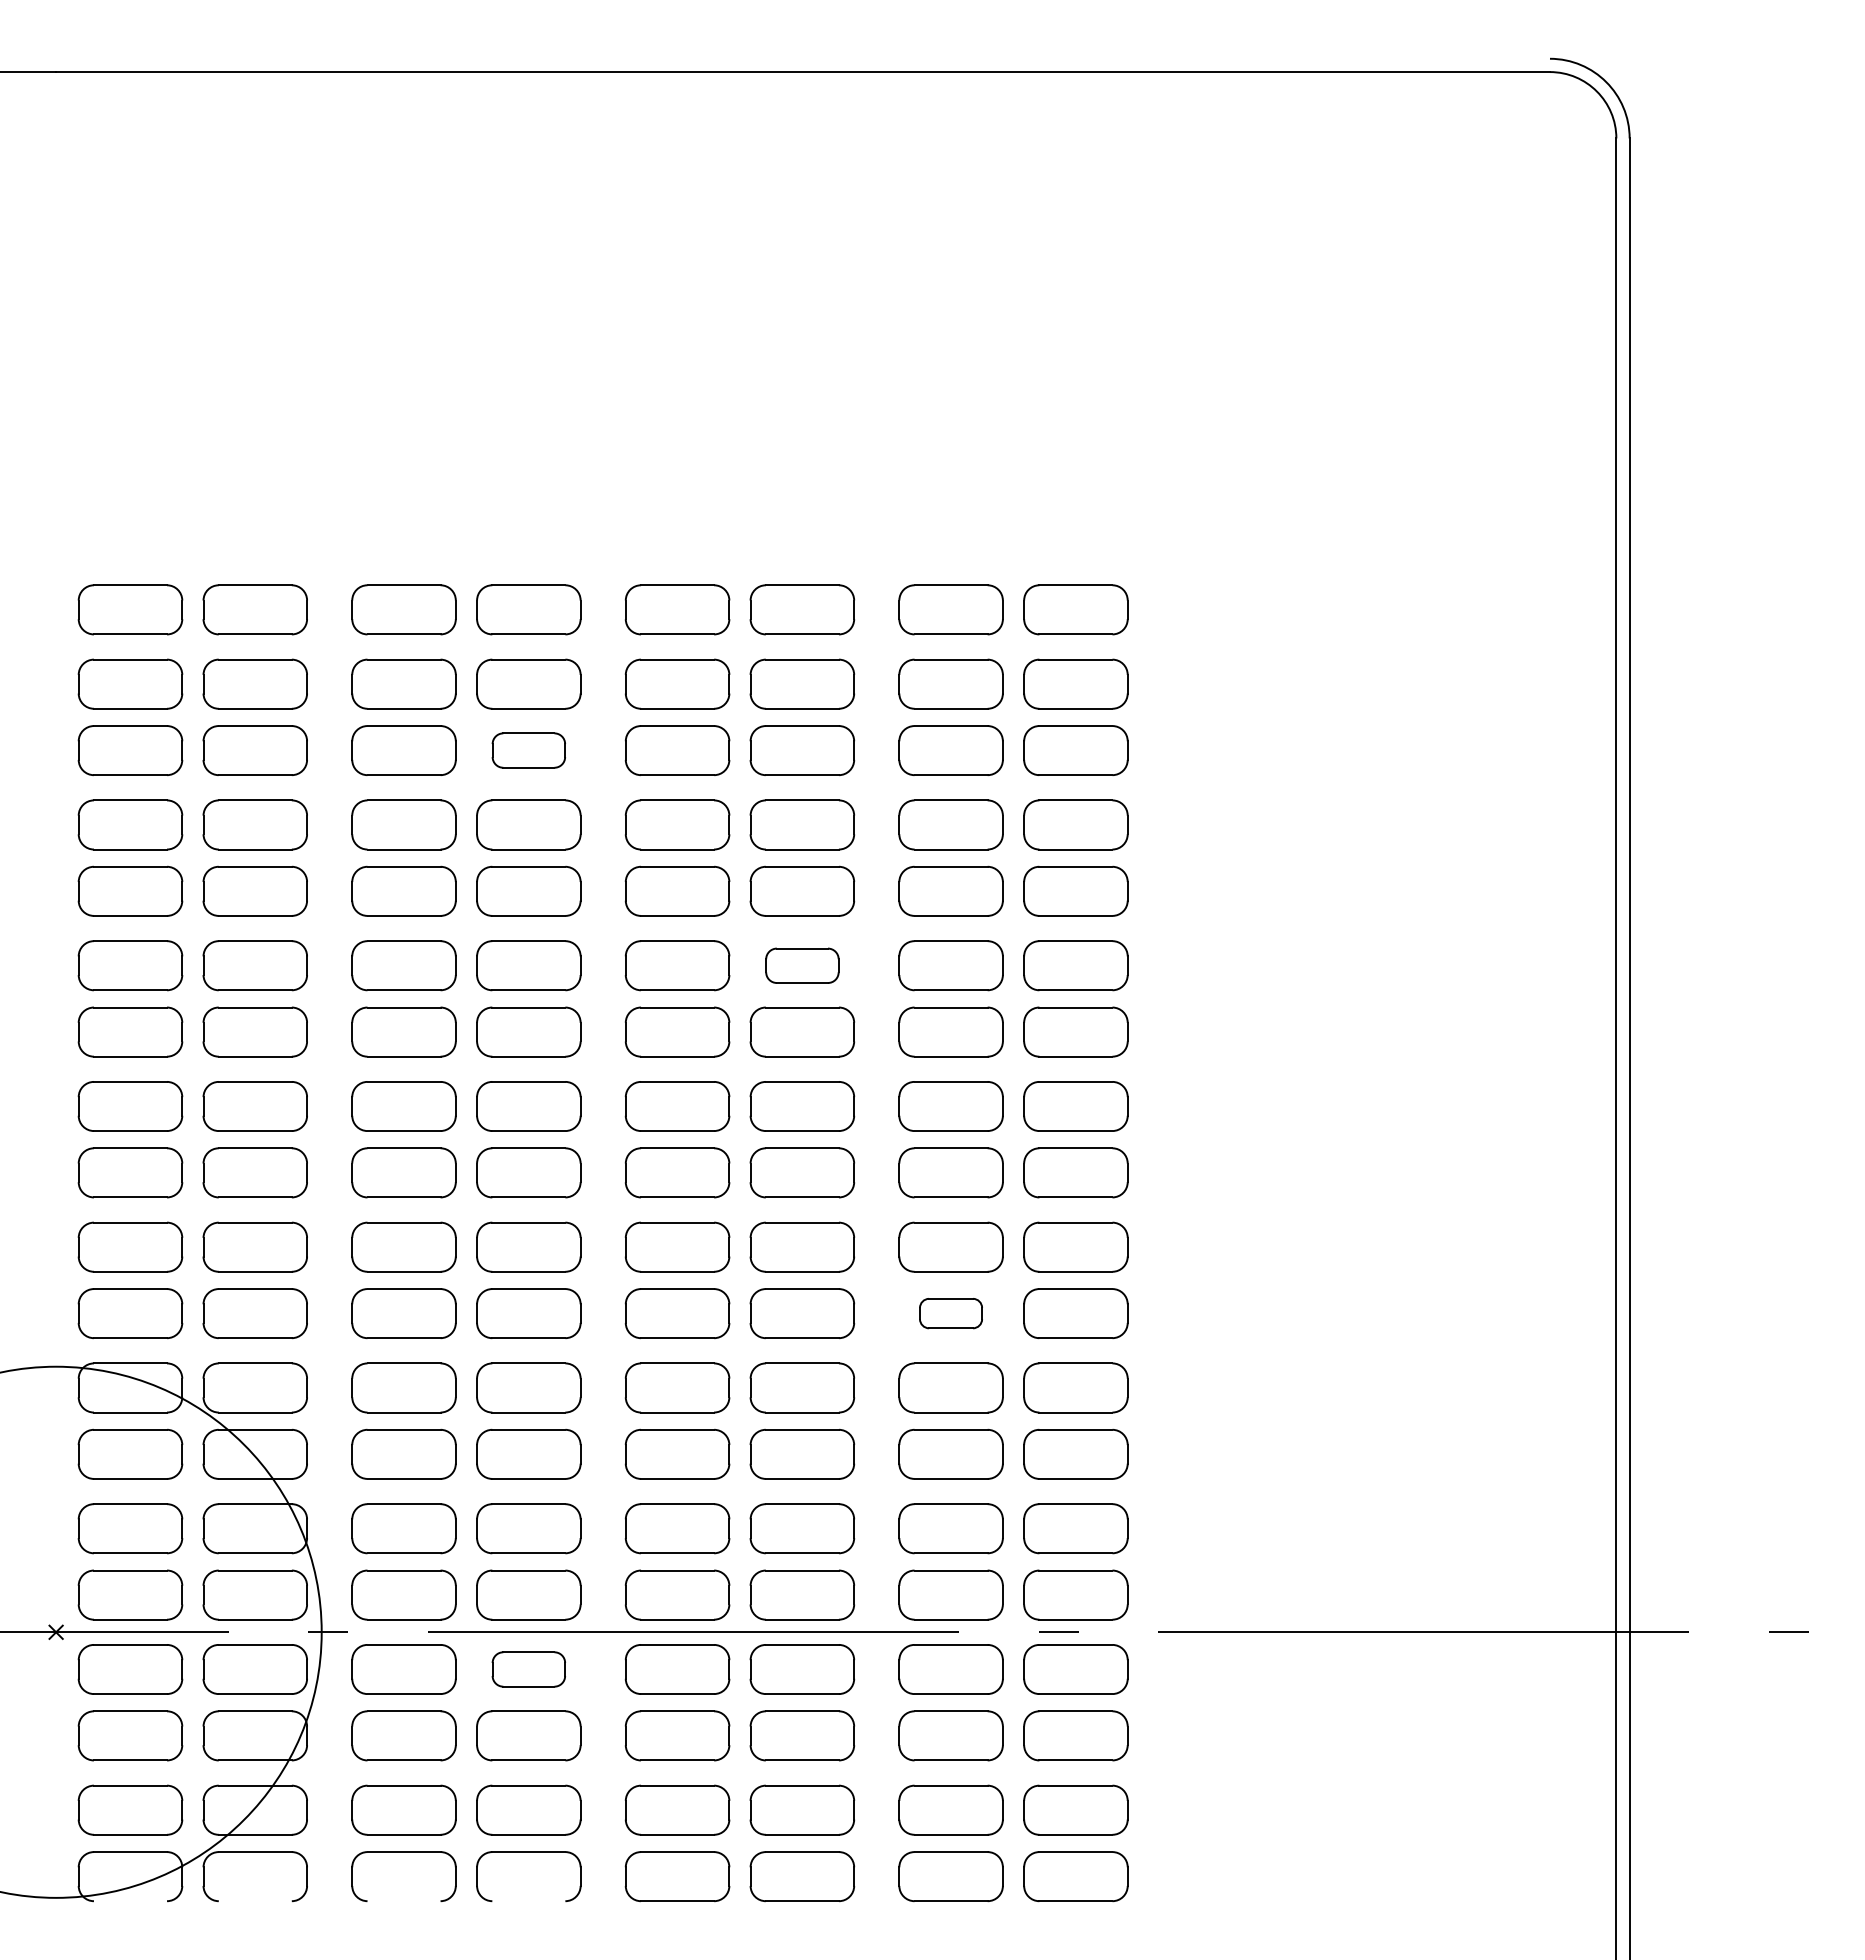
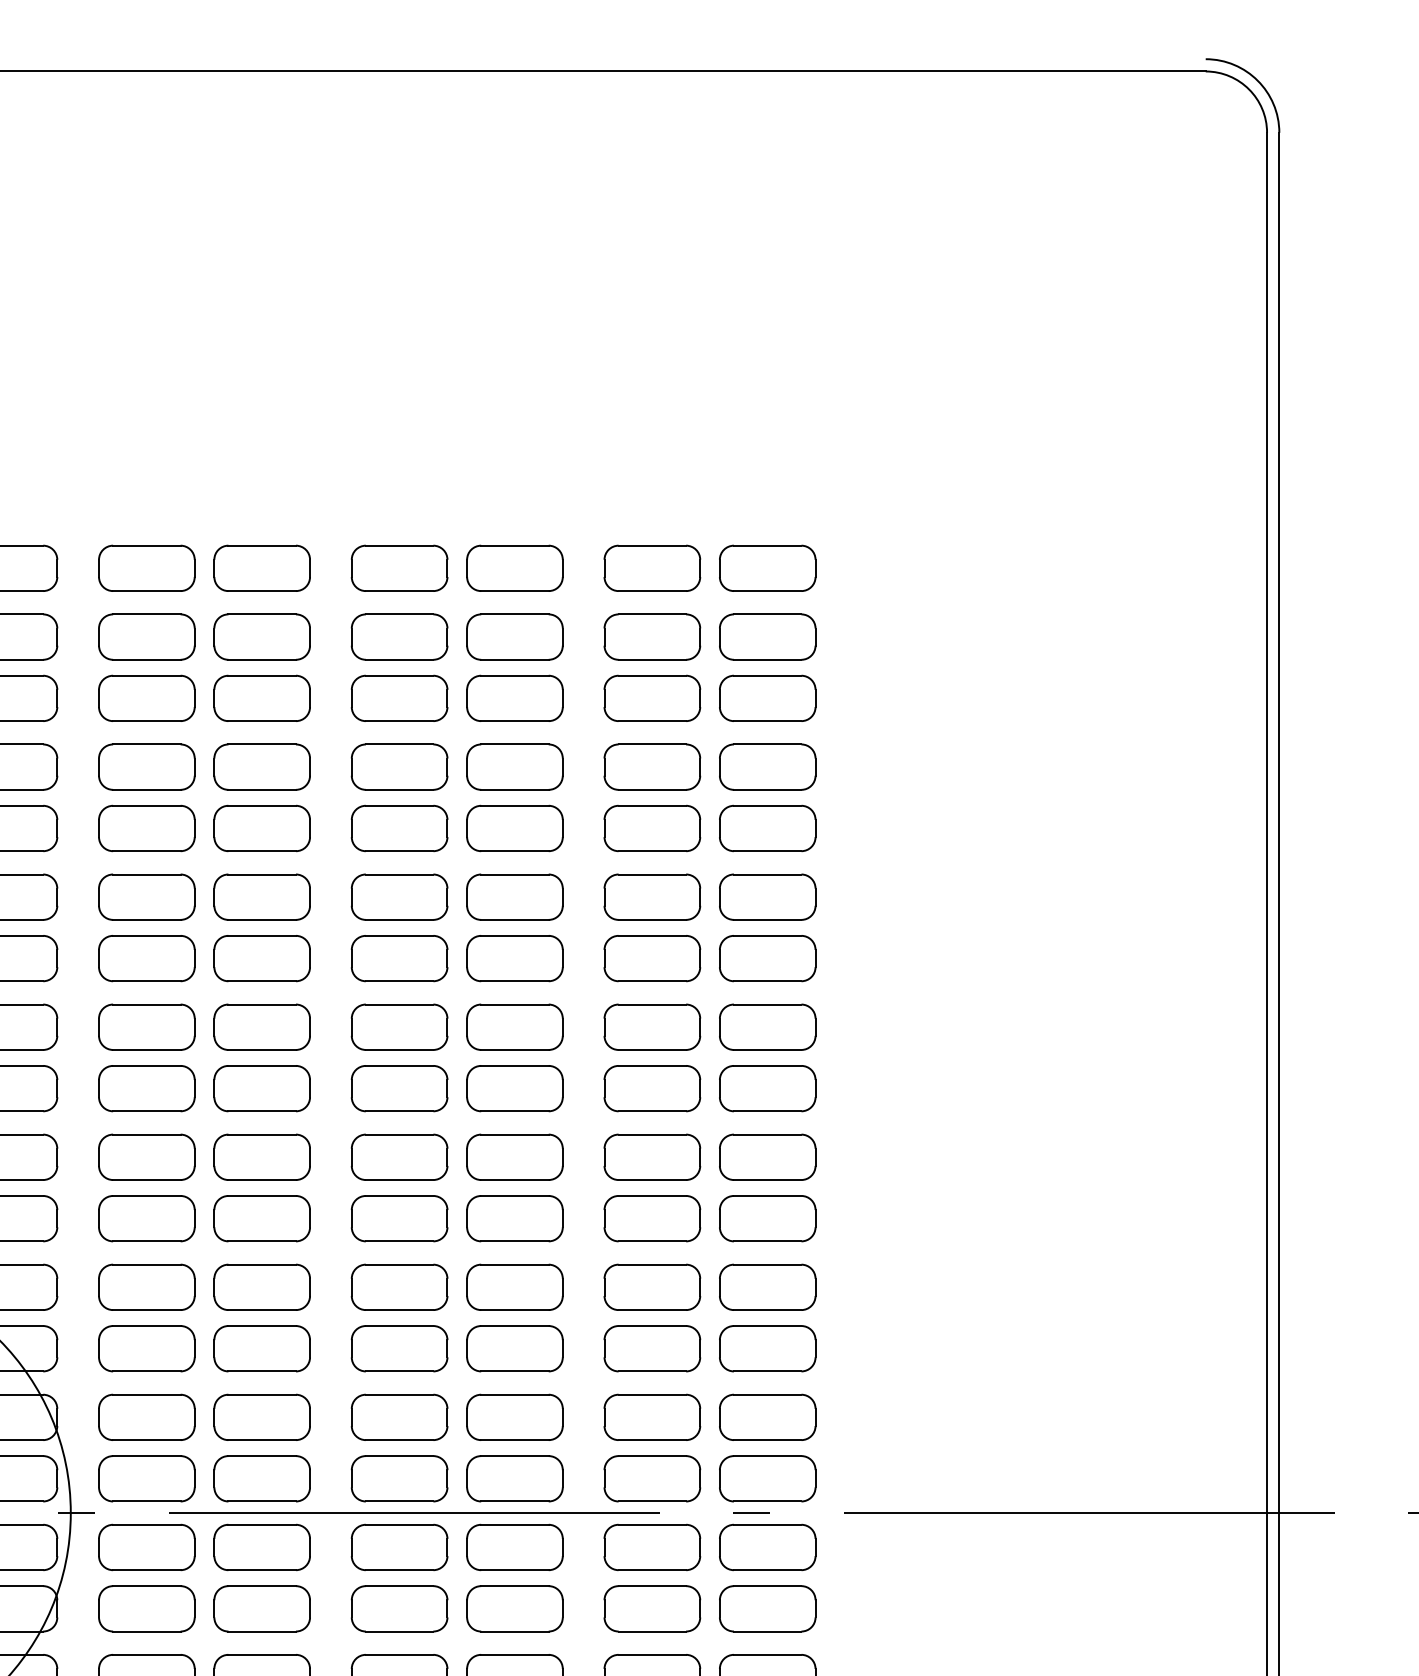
part: (528, 750) -> (261, 698), size x1.43
part: (802, 965) -> (515, 897), size x1.43
part: (950, 1313) -> (651, 1218), size x1.67
part: (528, 1669) -> (261, 1547), size x1.43

